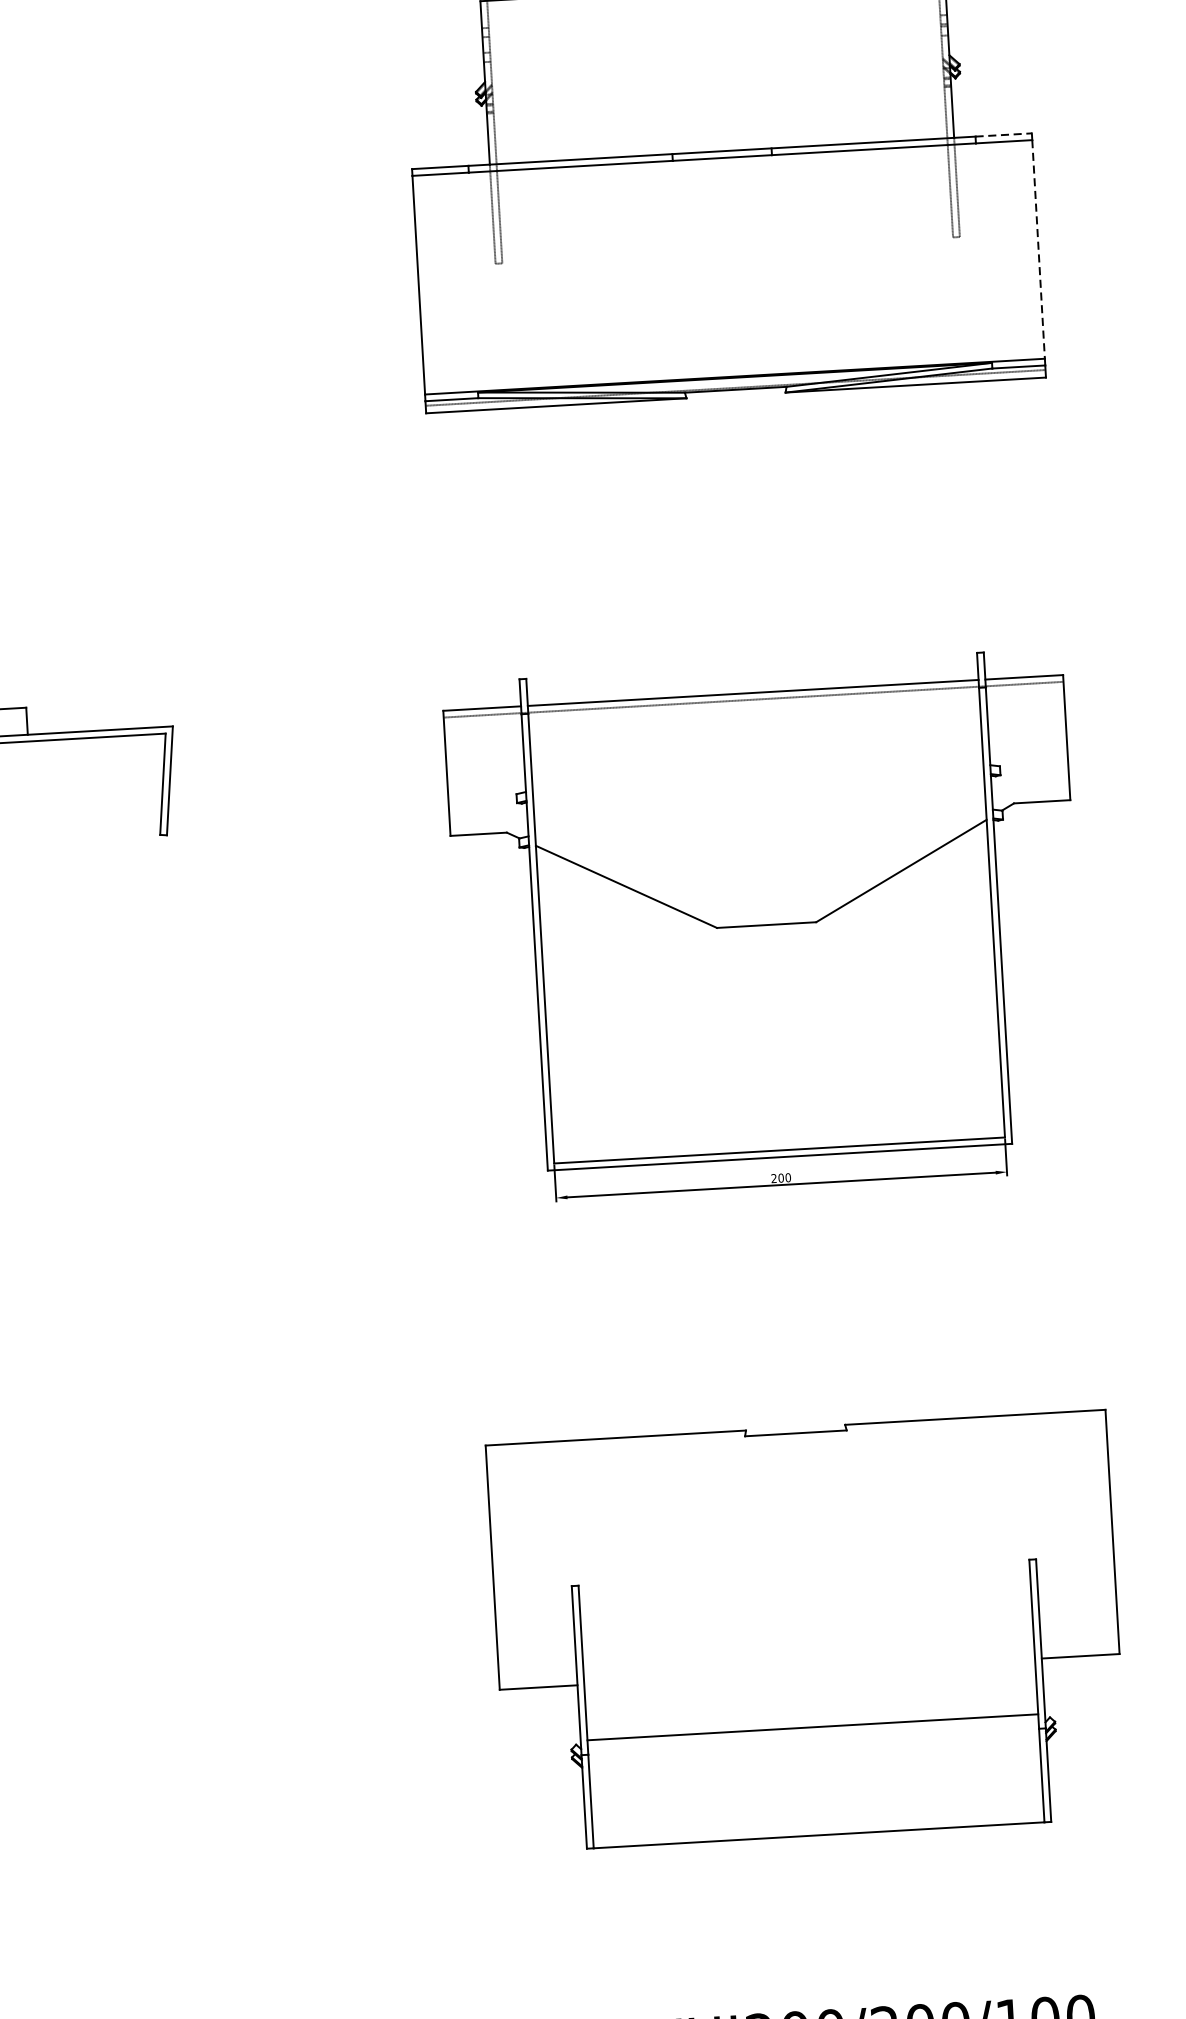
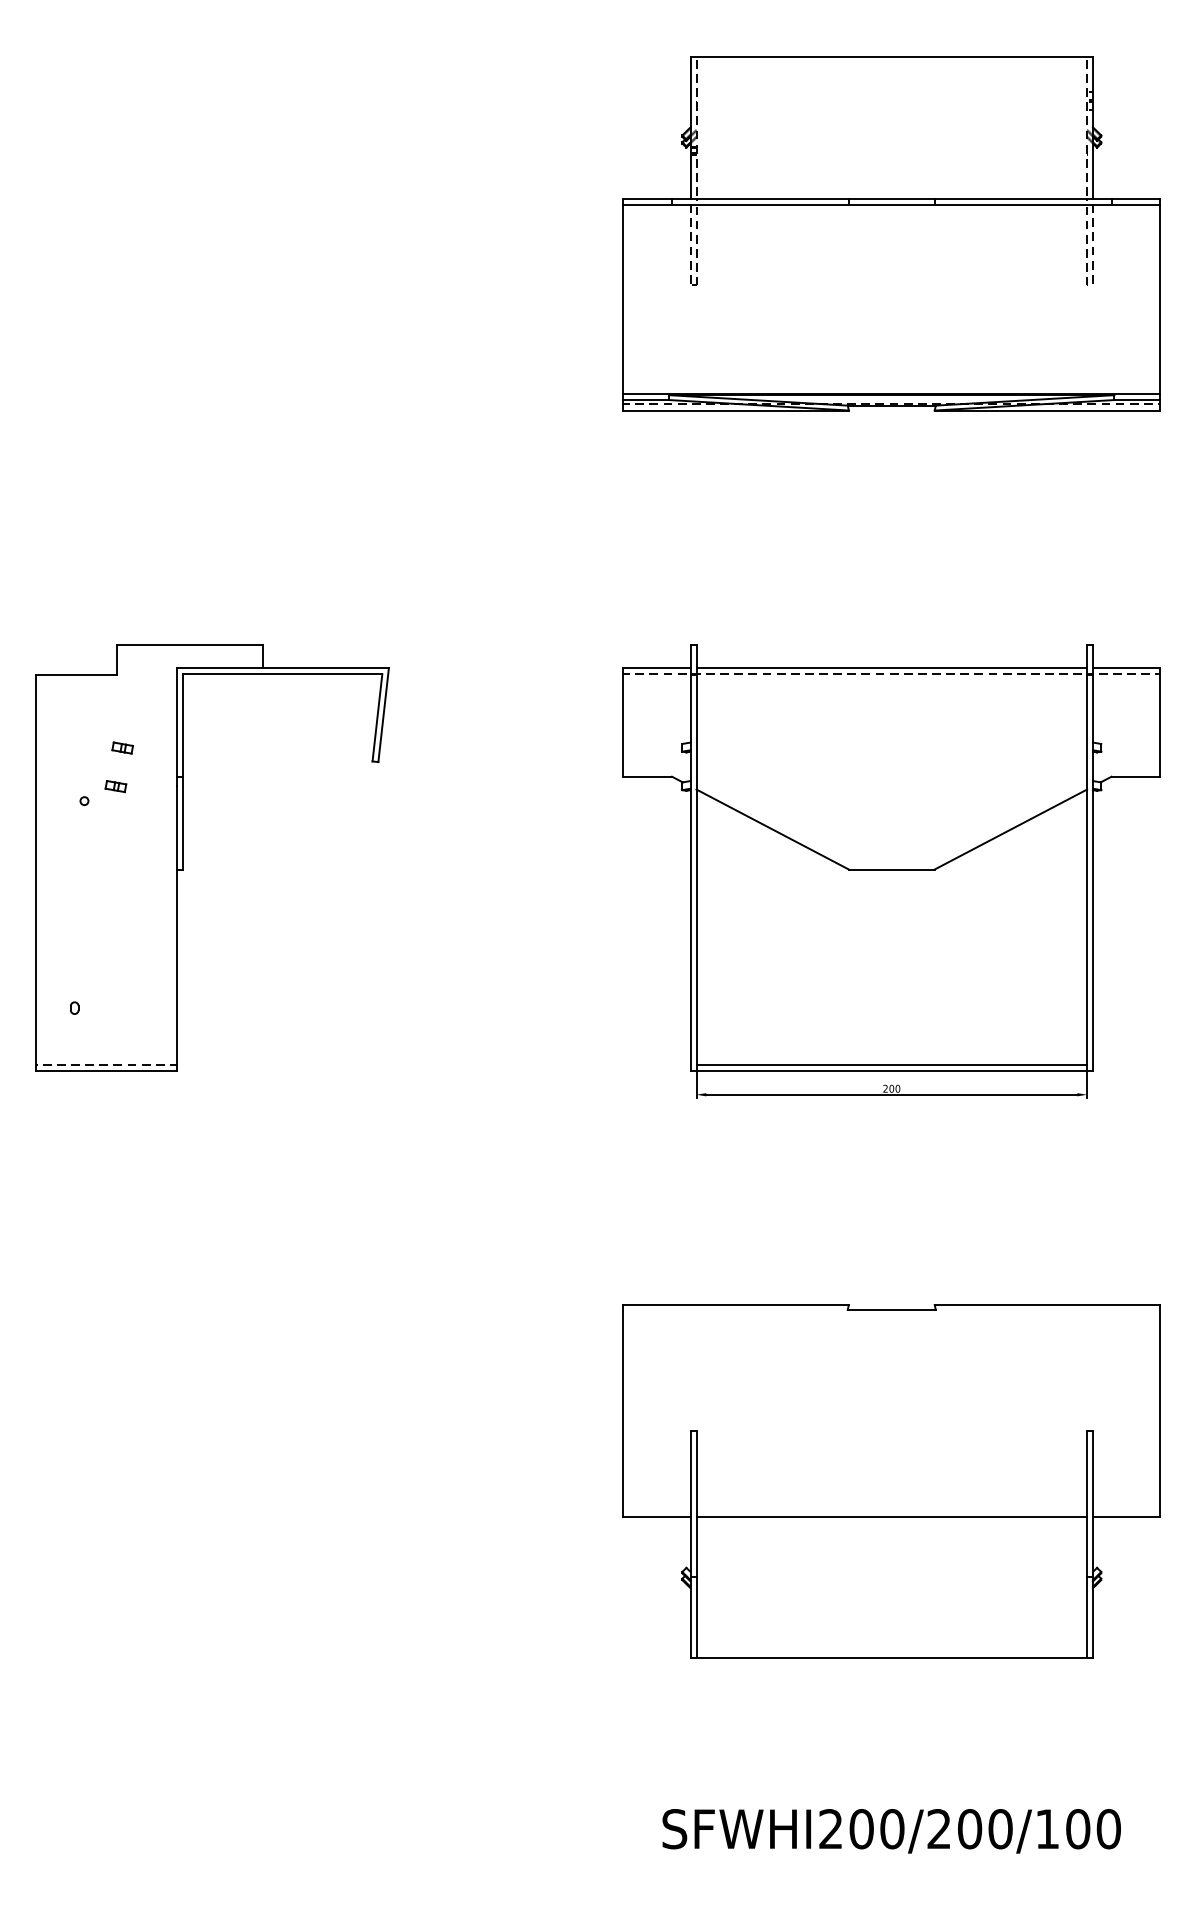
line: (1004, 134) -> (1136, 198), dashed -> solid
line: (1038, 249) -> (1160, 299), dashed -> solid
line: (812, 1727) -> (891, 1516), moved

